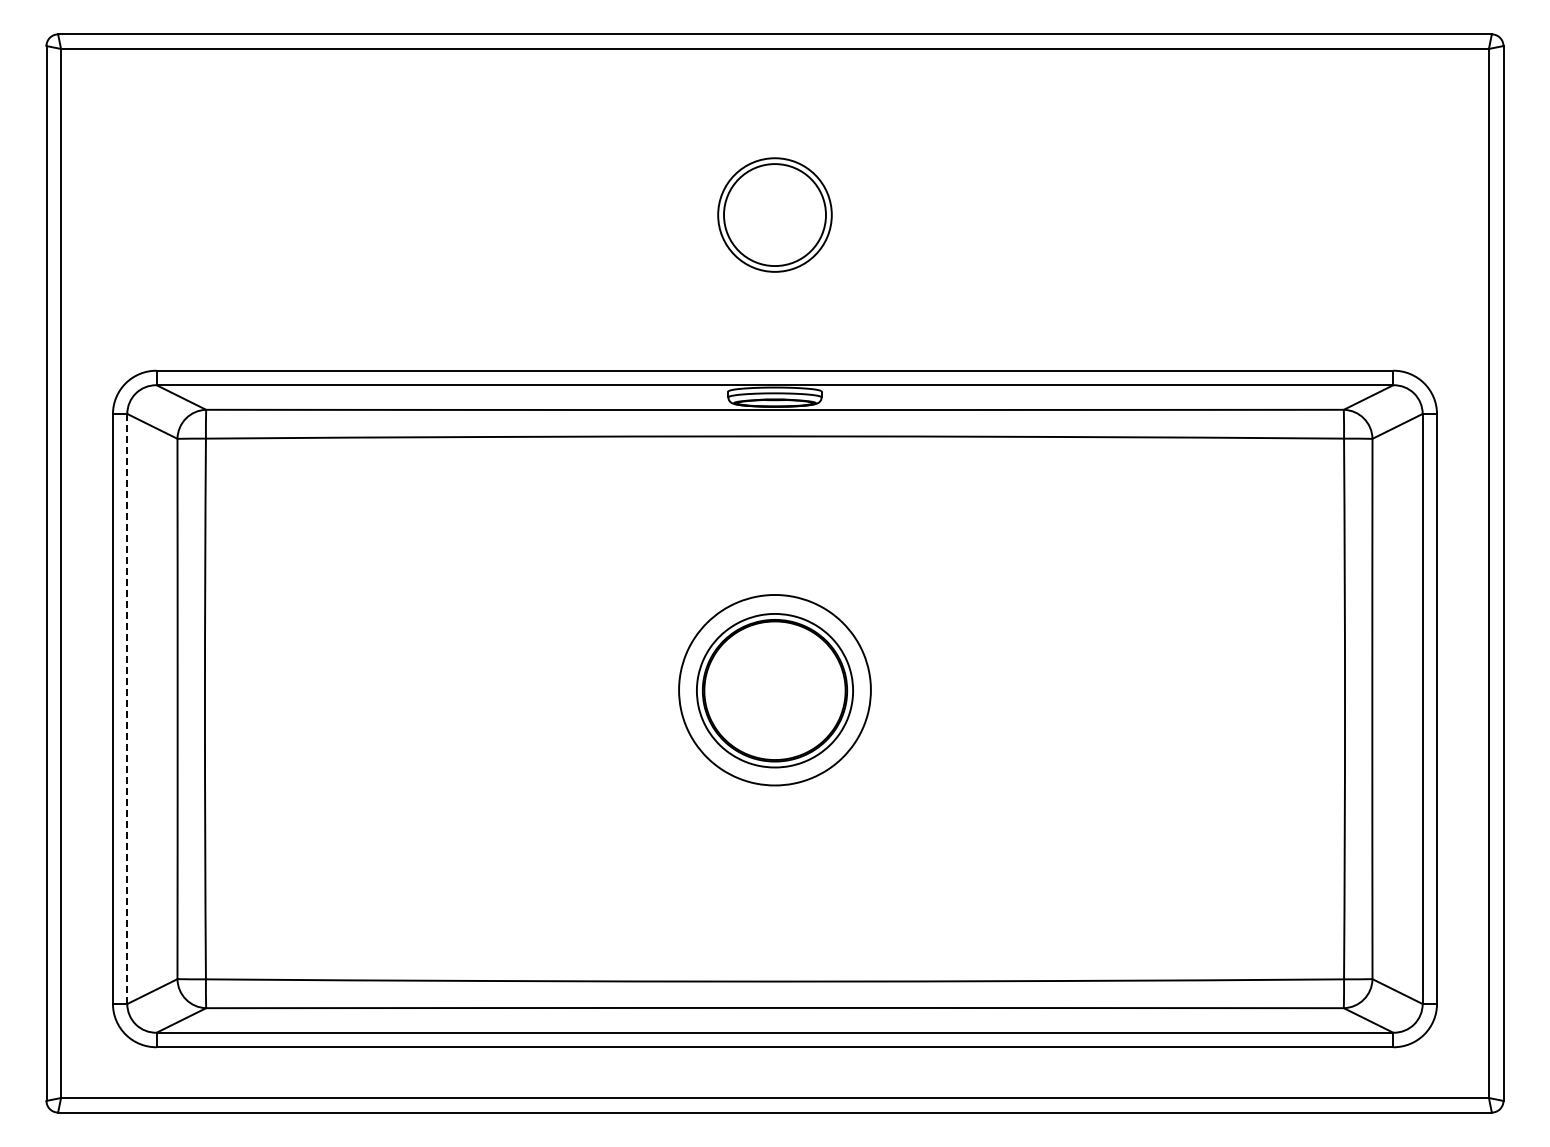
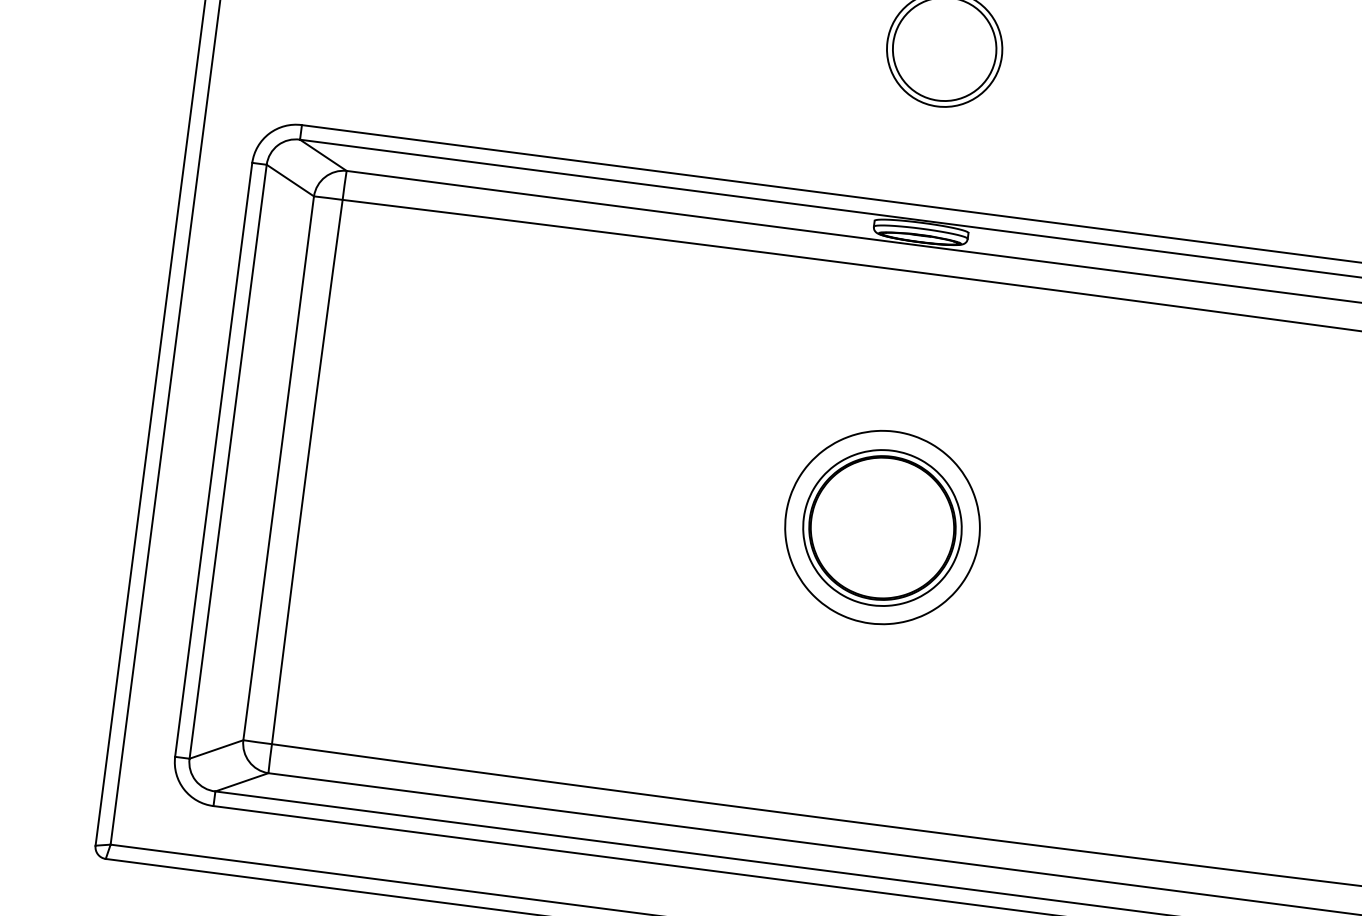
line: (127, 709) -> (228, 462), dashed -> solid

